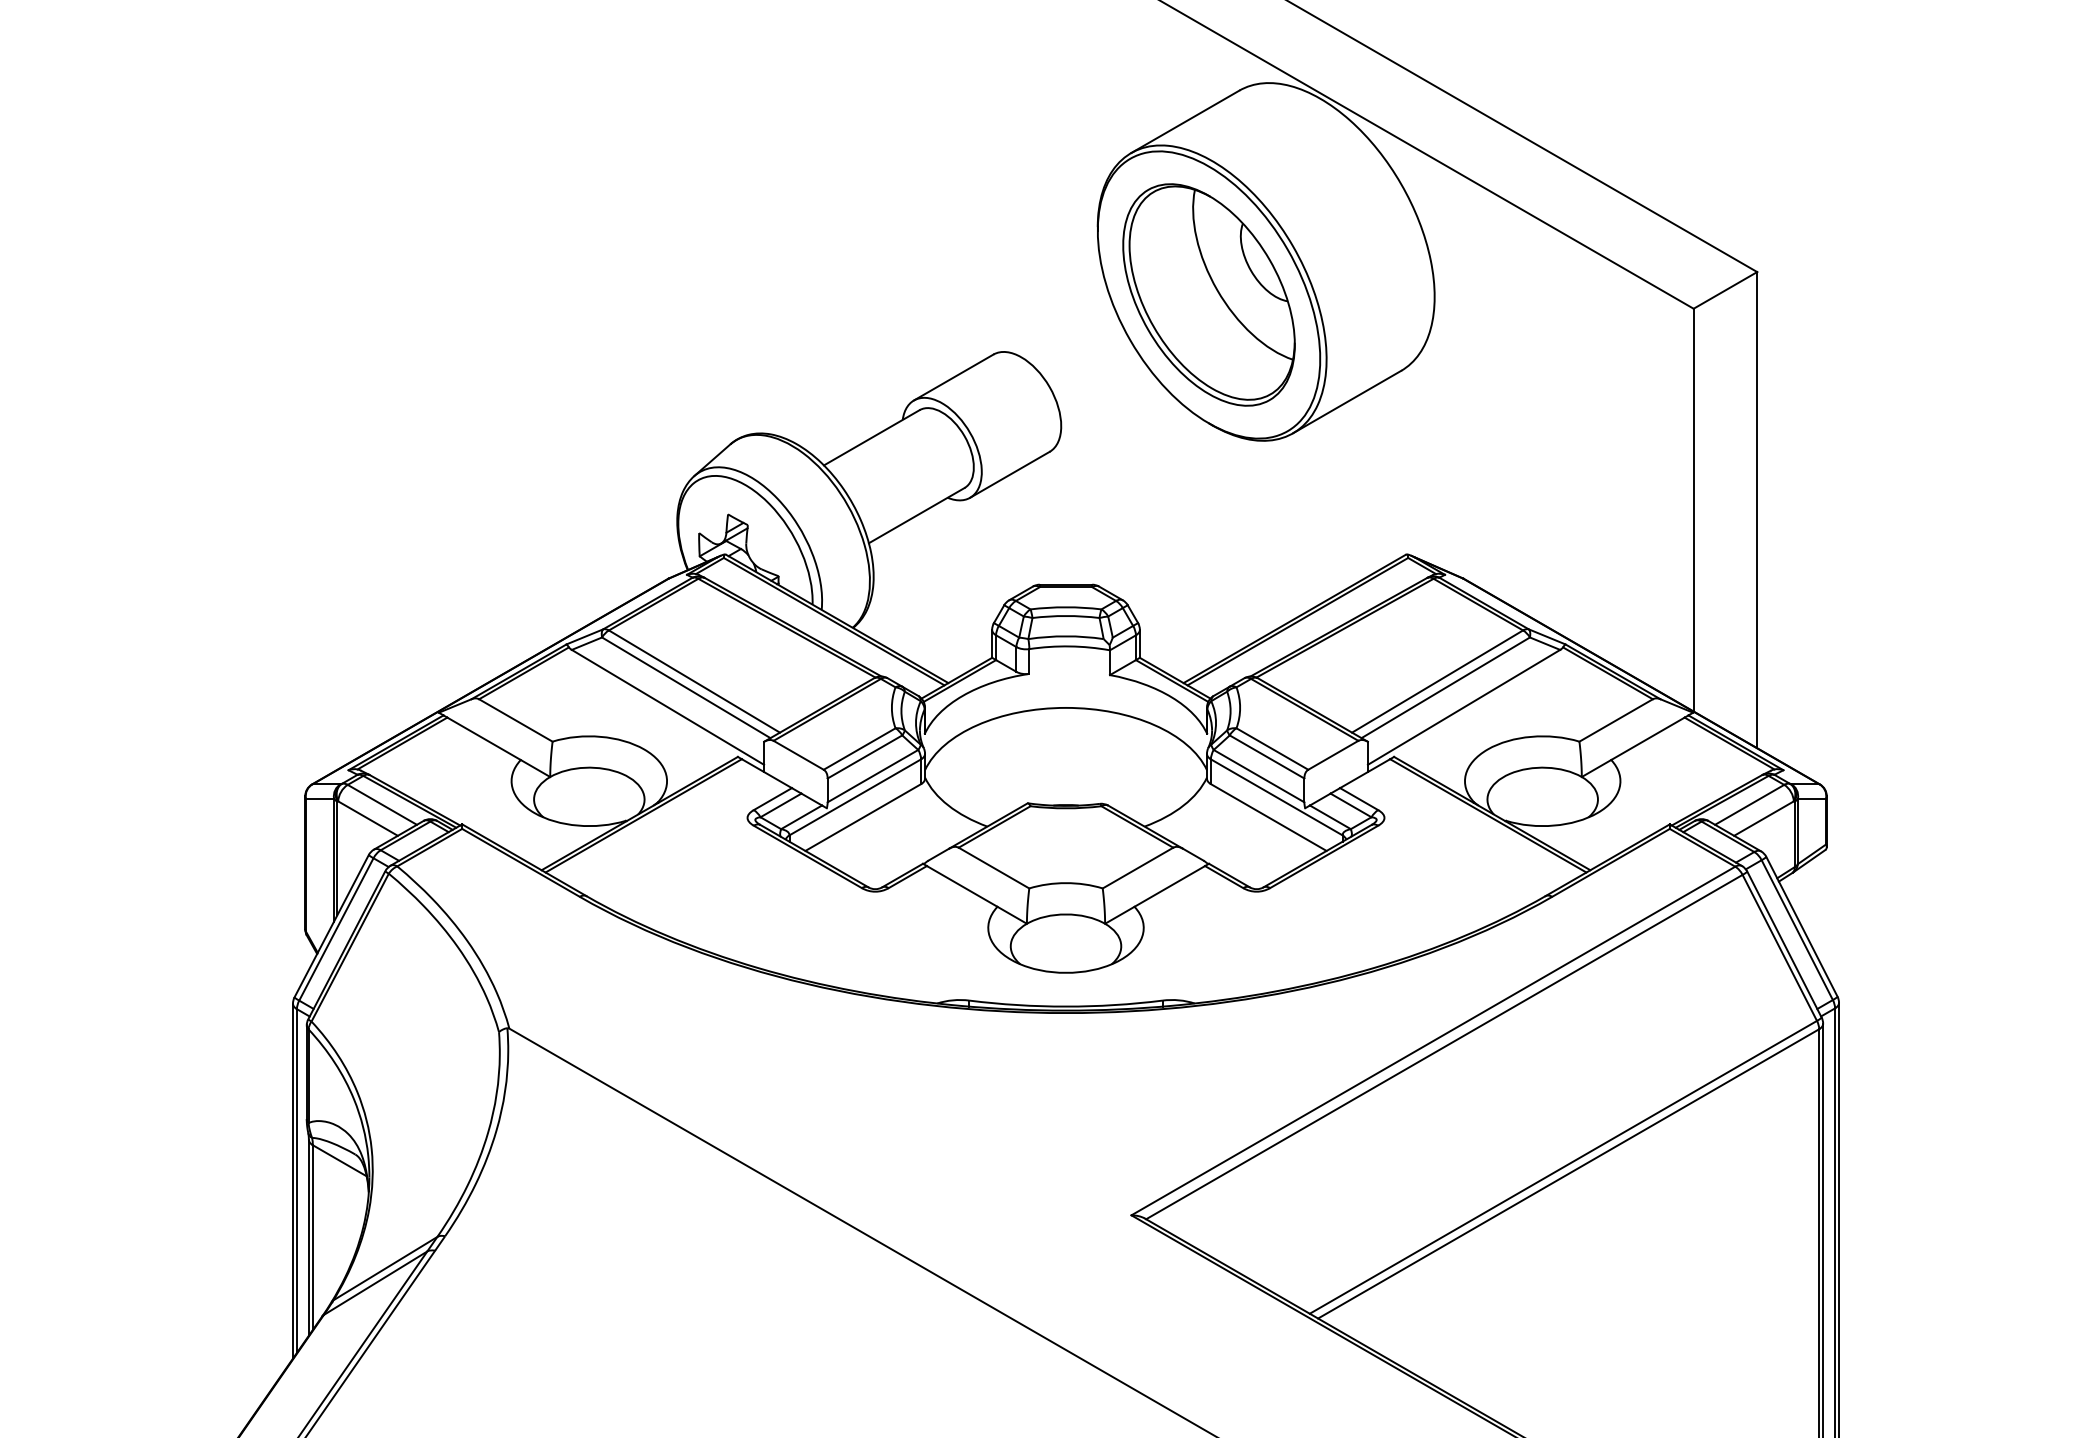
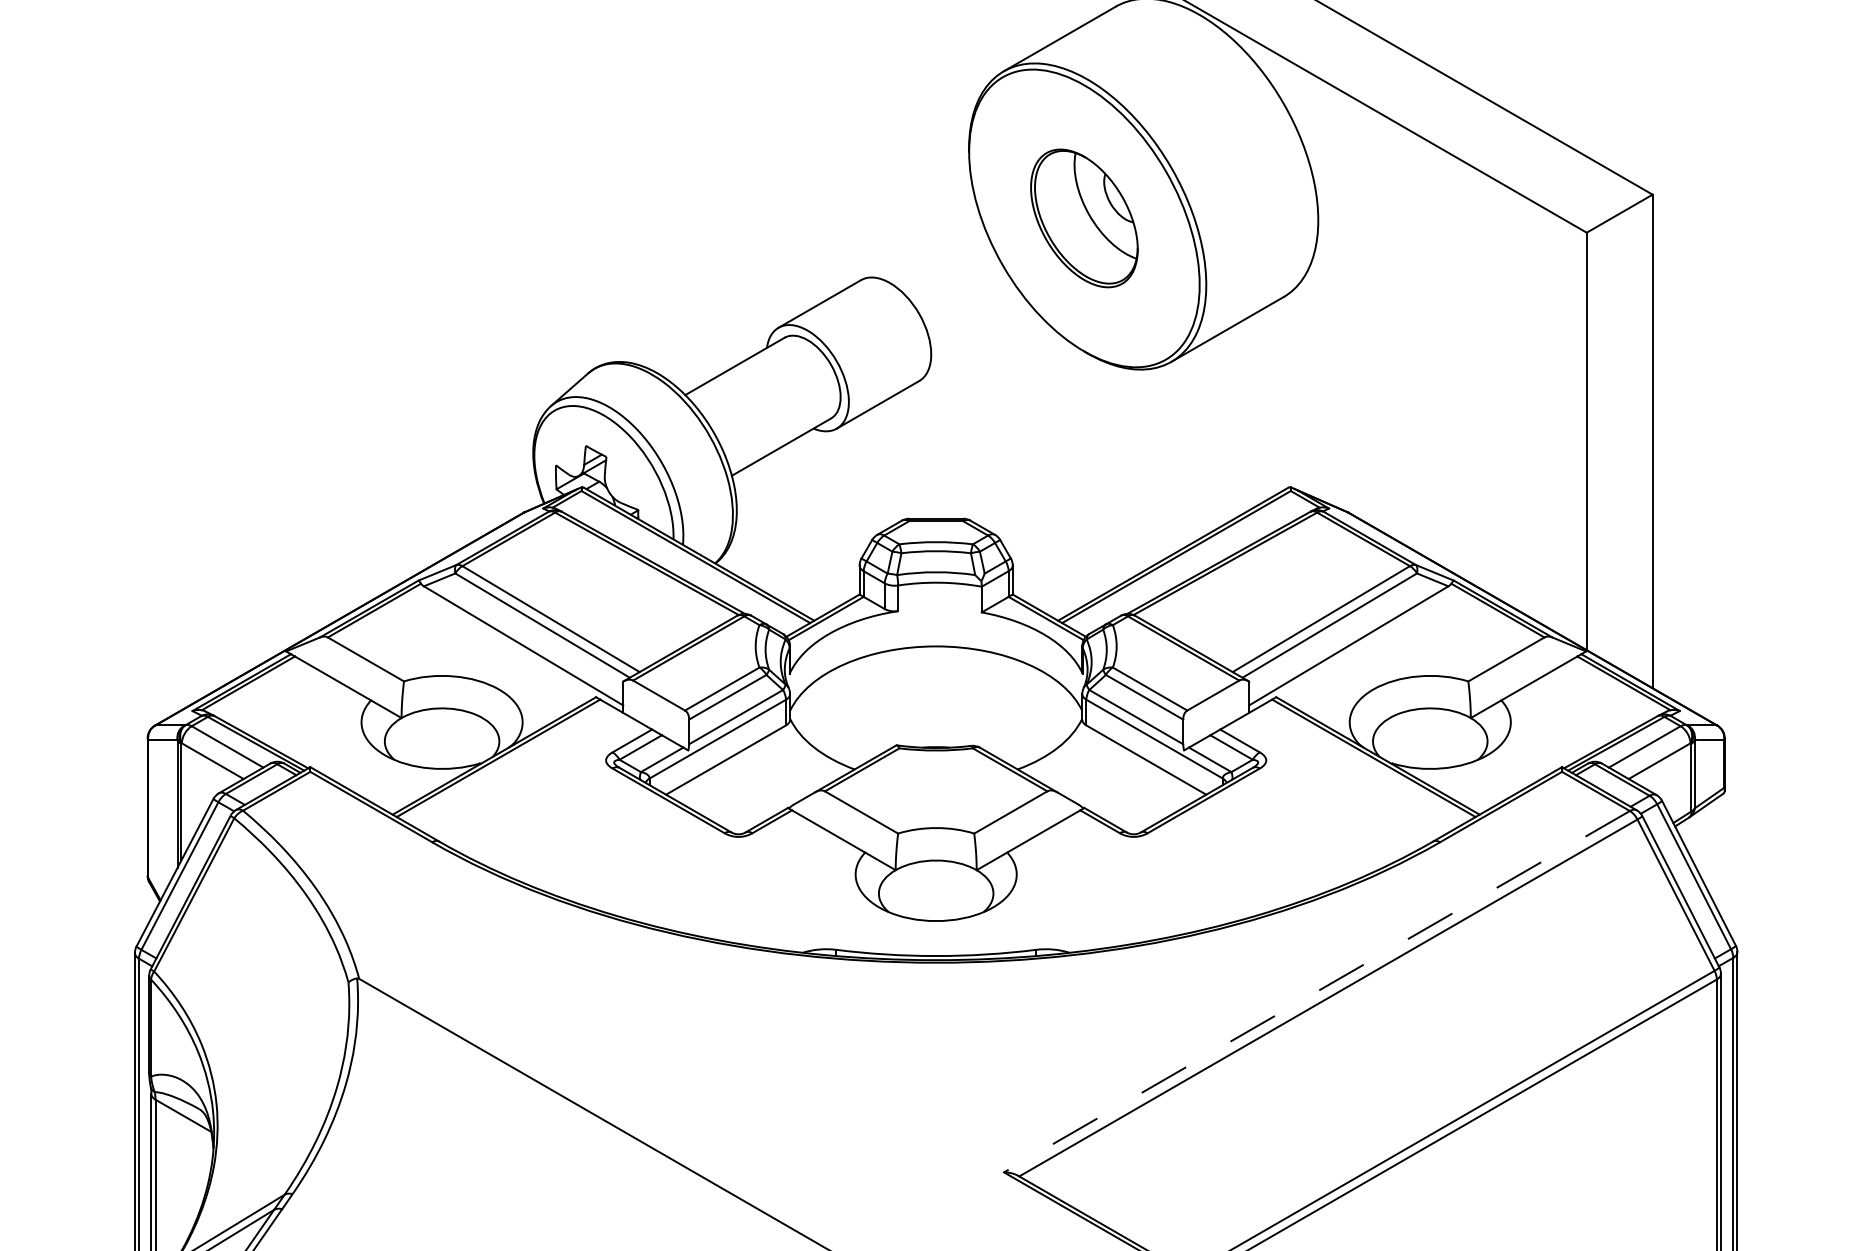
part: (1208, 294) -> (1083, 217), size x0.6
line: (1433, 1041) -> (1317, 992), solid -> dashed

